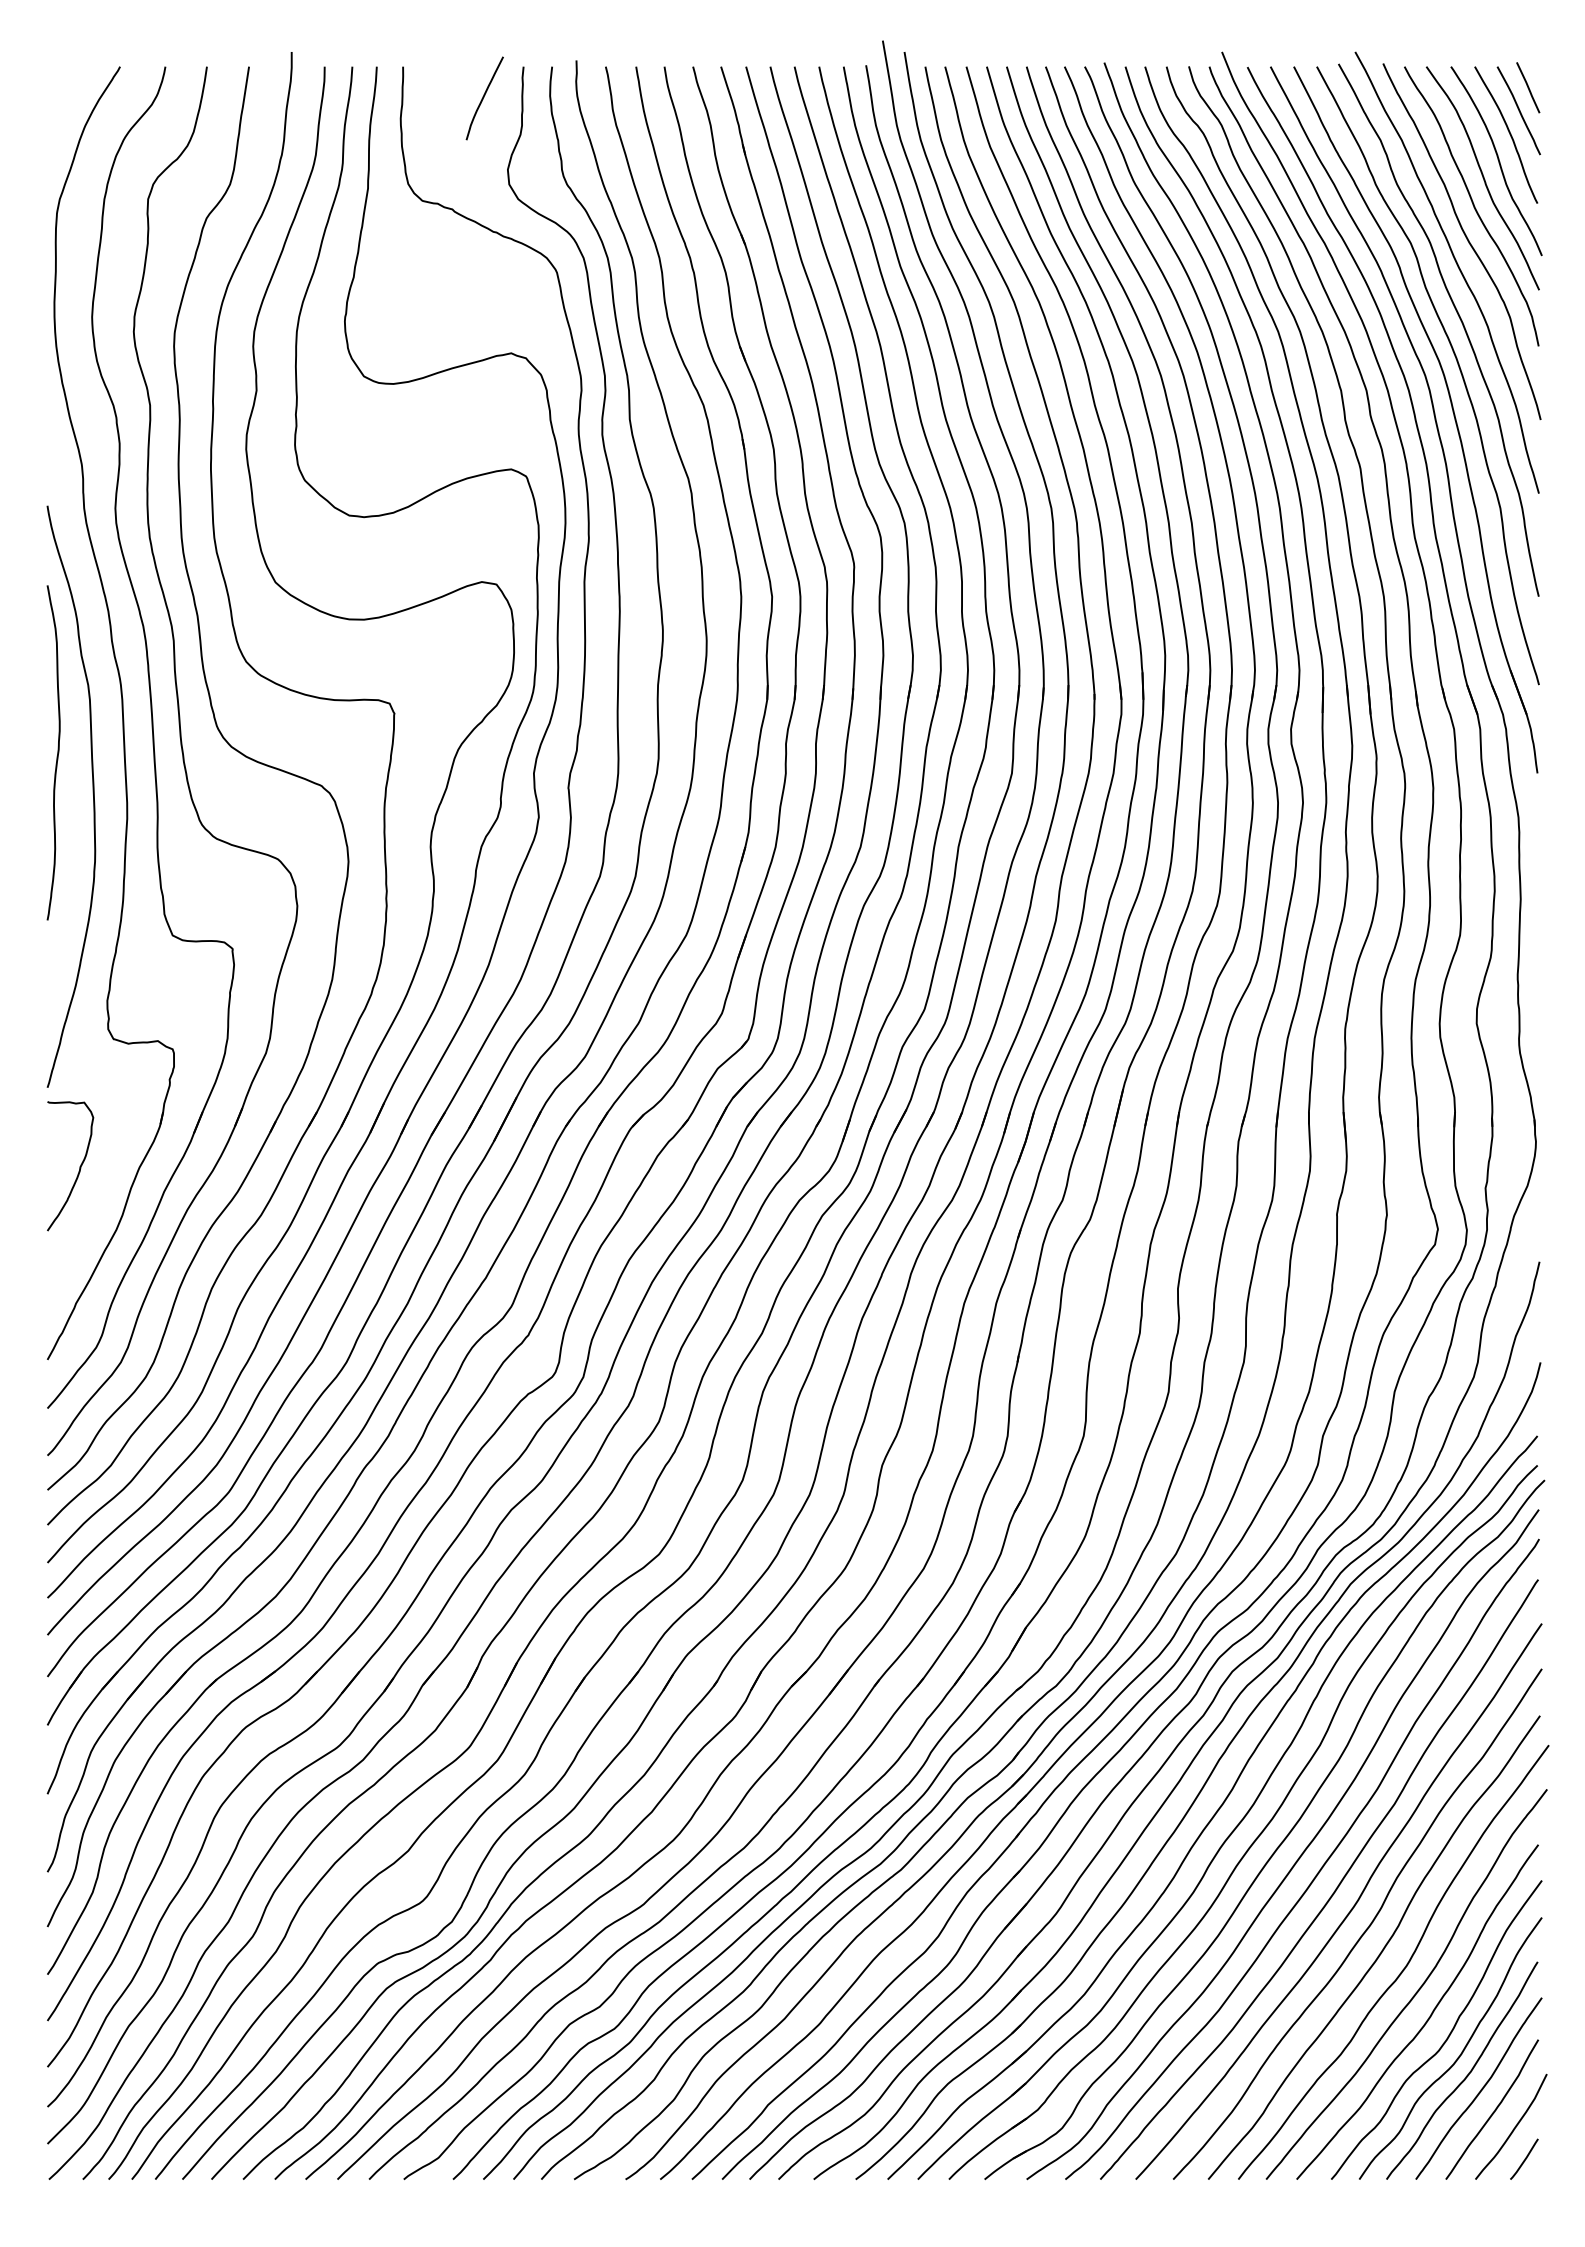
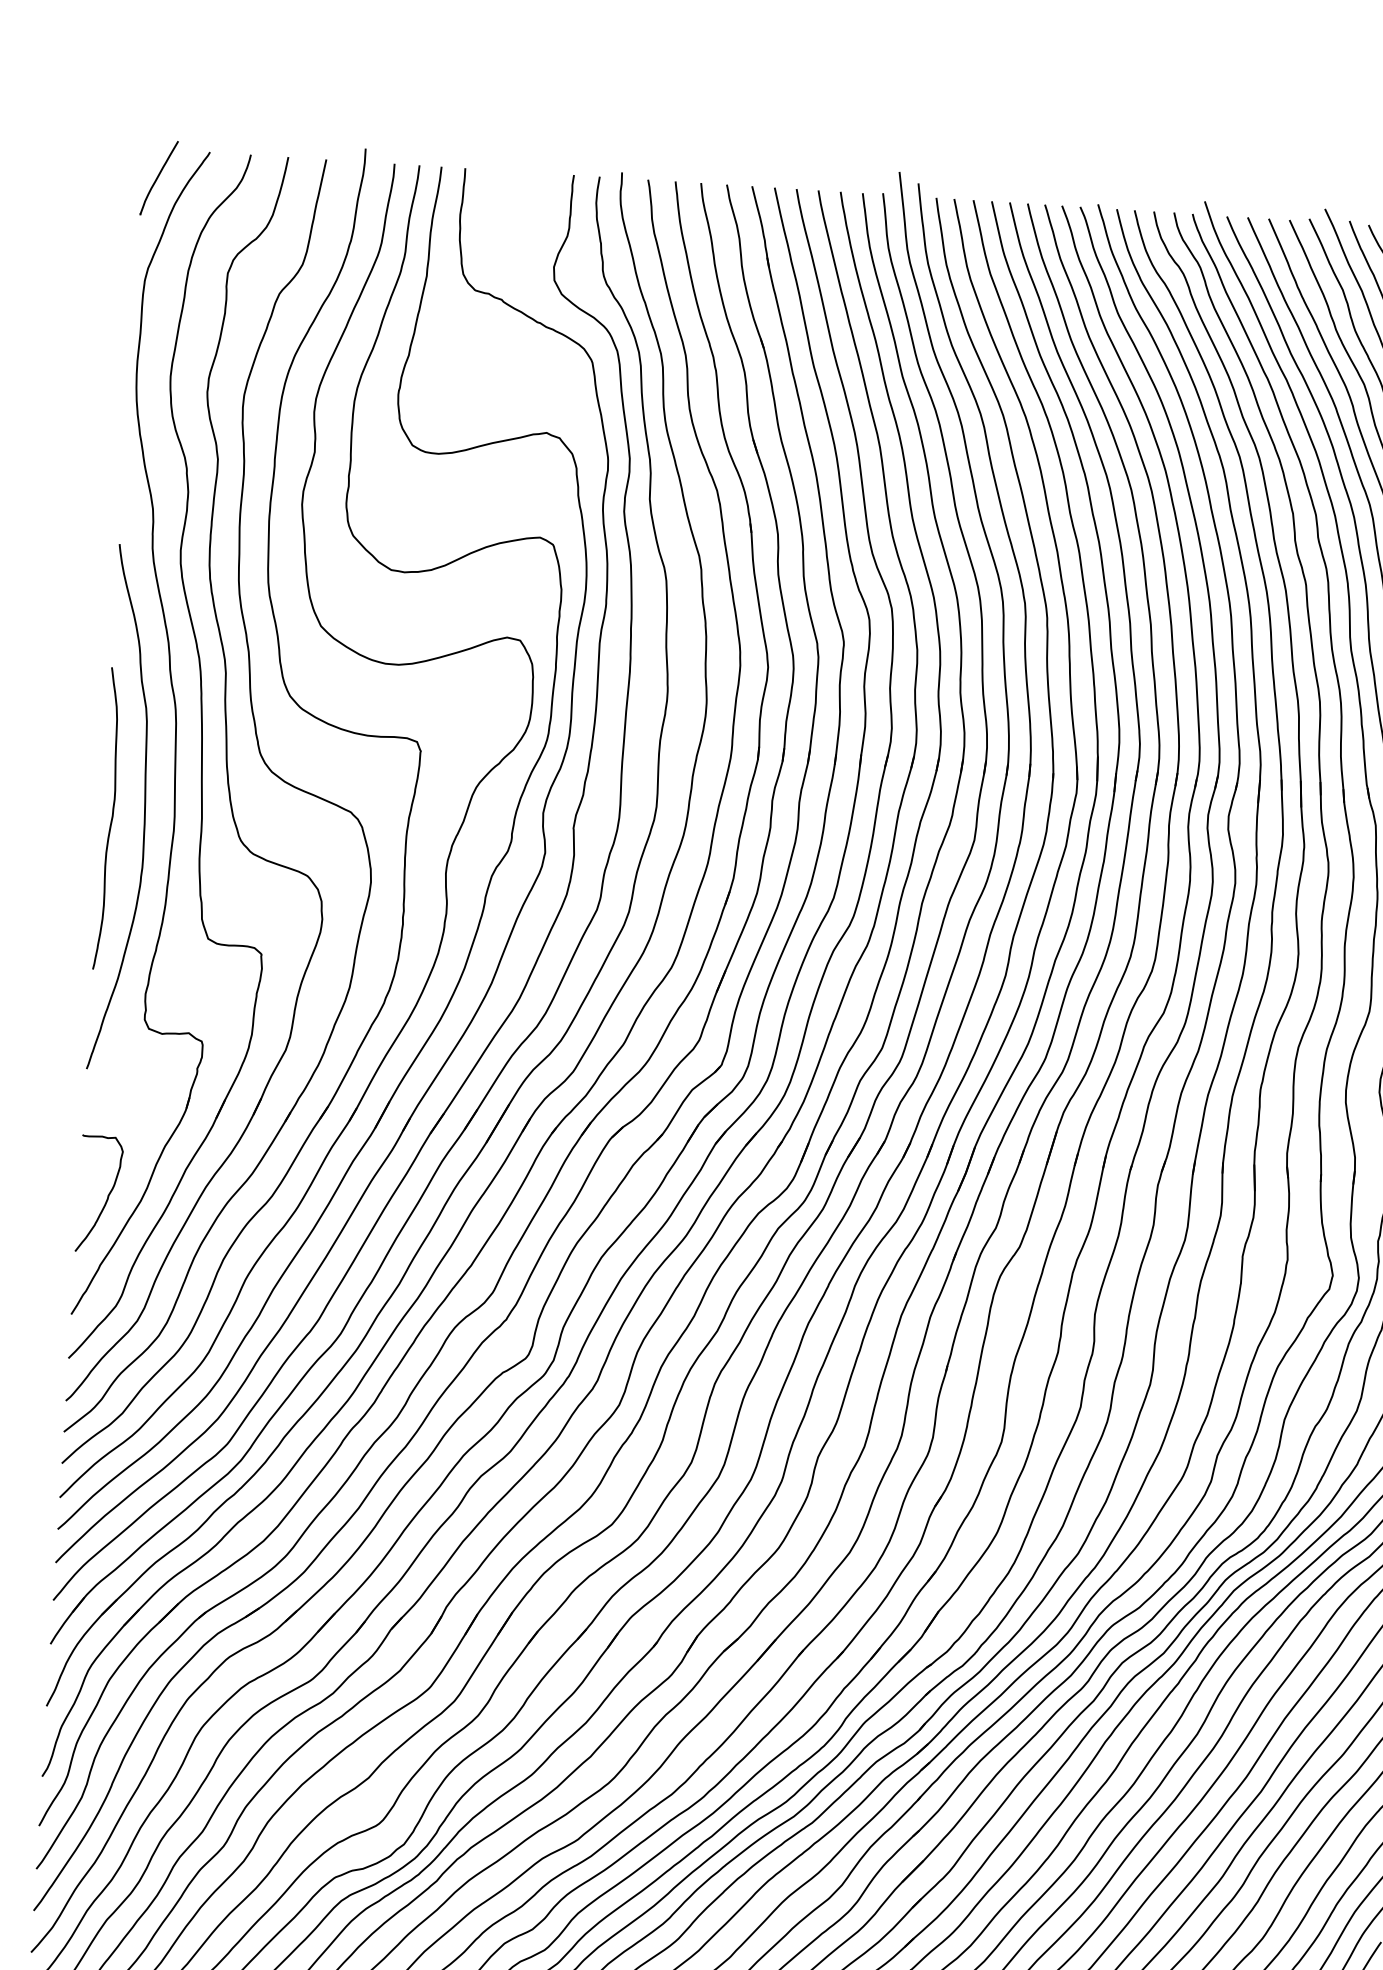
part: (484, 98) -> (159, 177), moved
curve: (57, 752) -> (111, 818), moved
curve: (79, 1166) -> (107, 1195), moved

